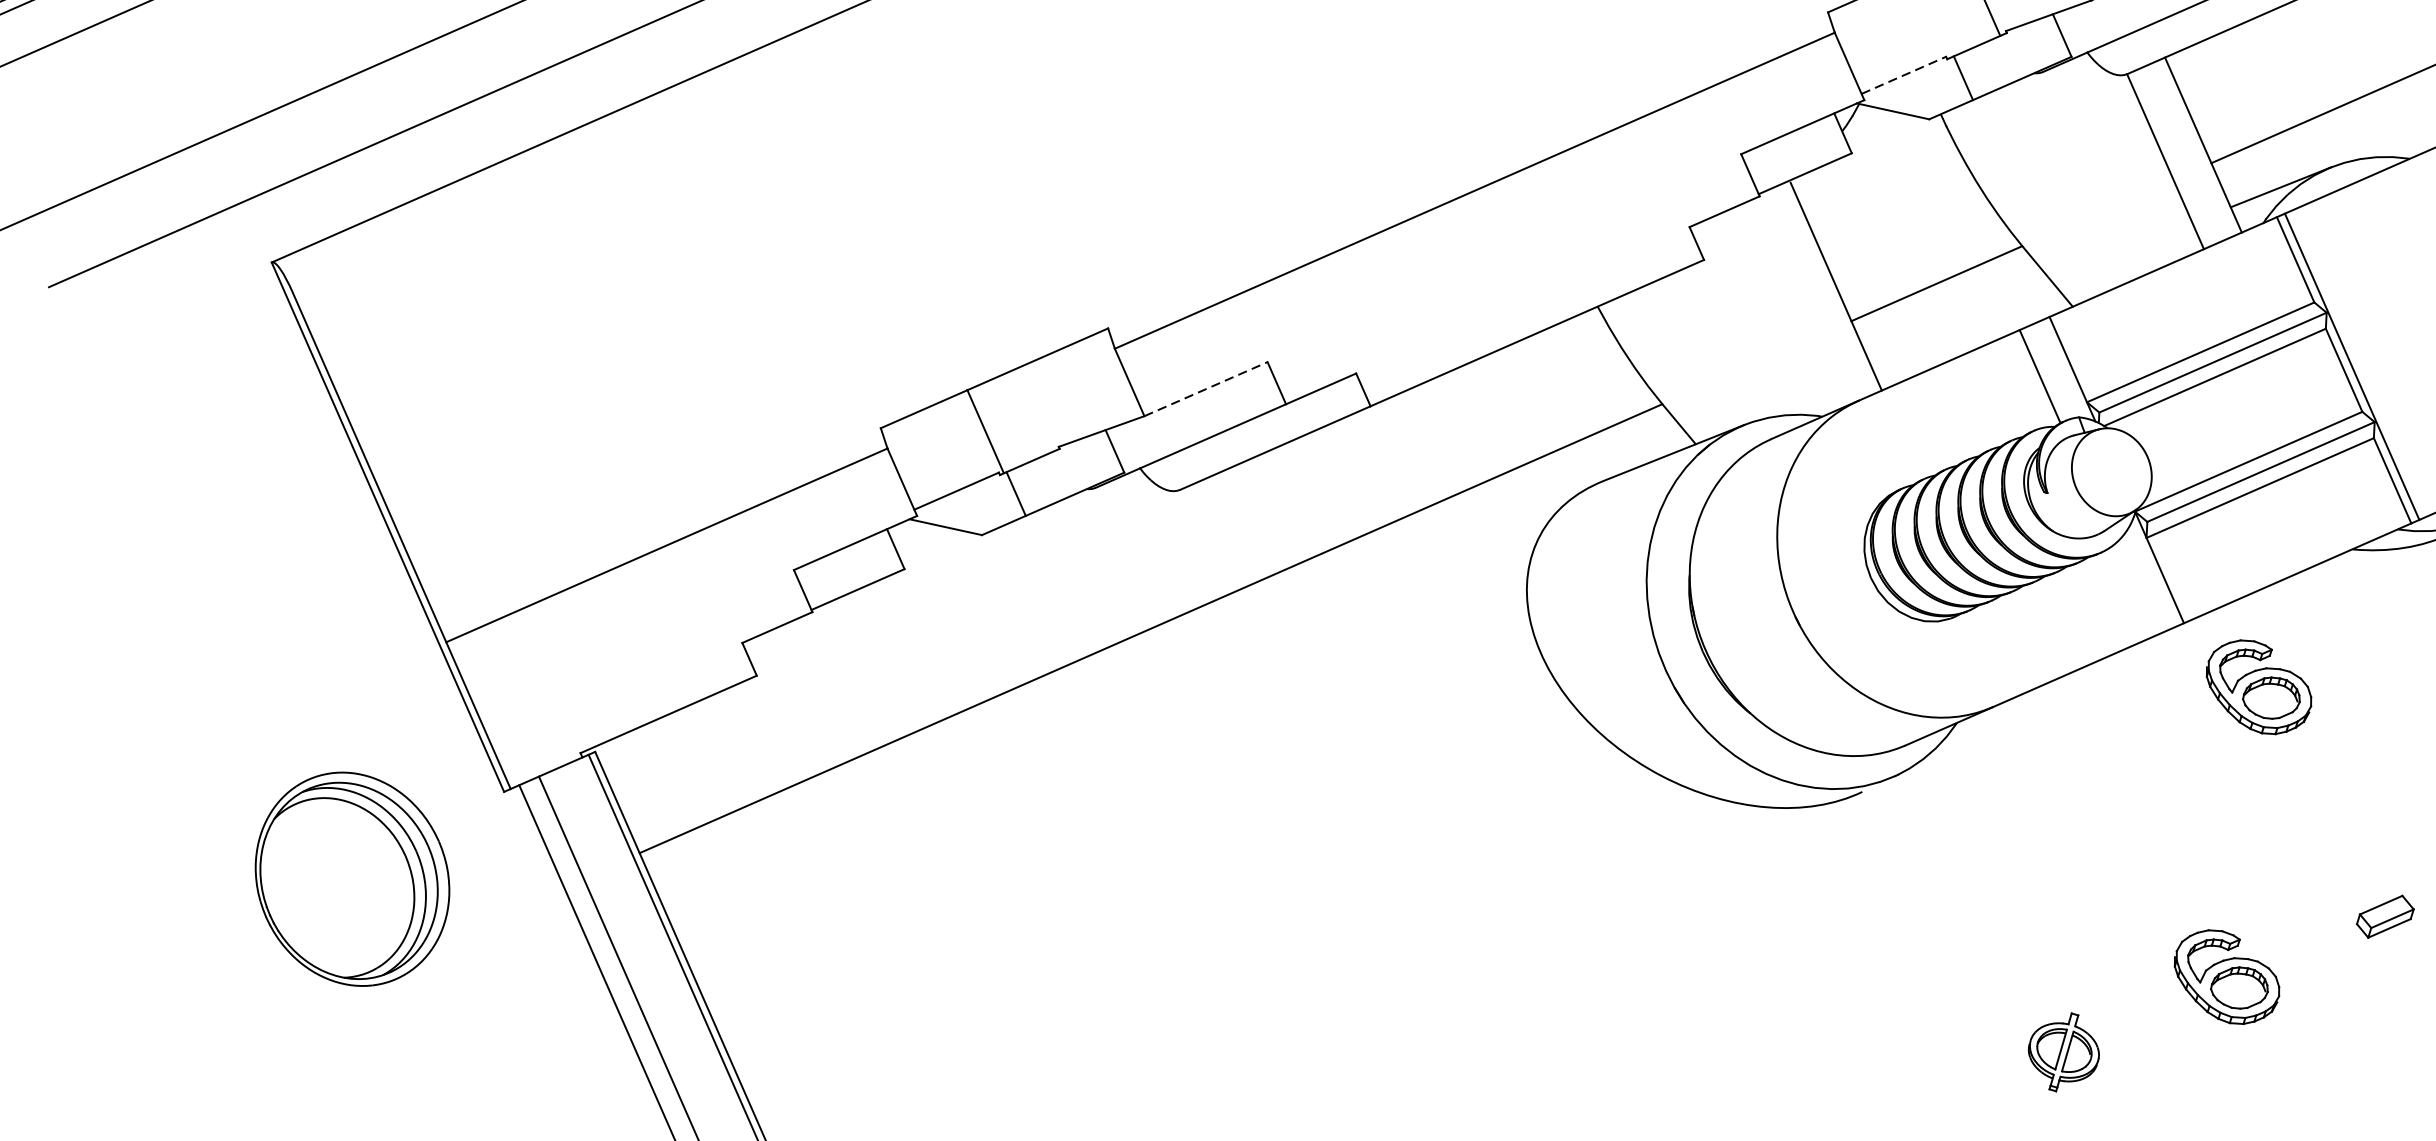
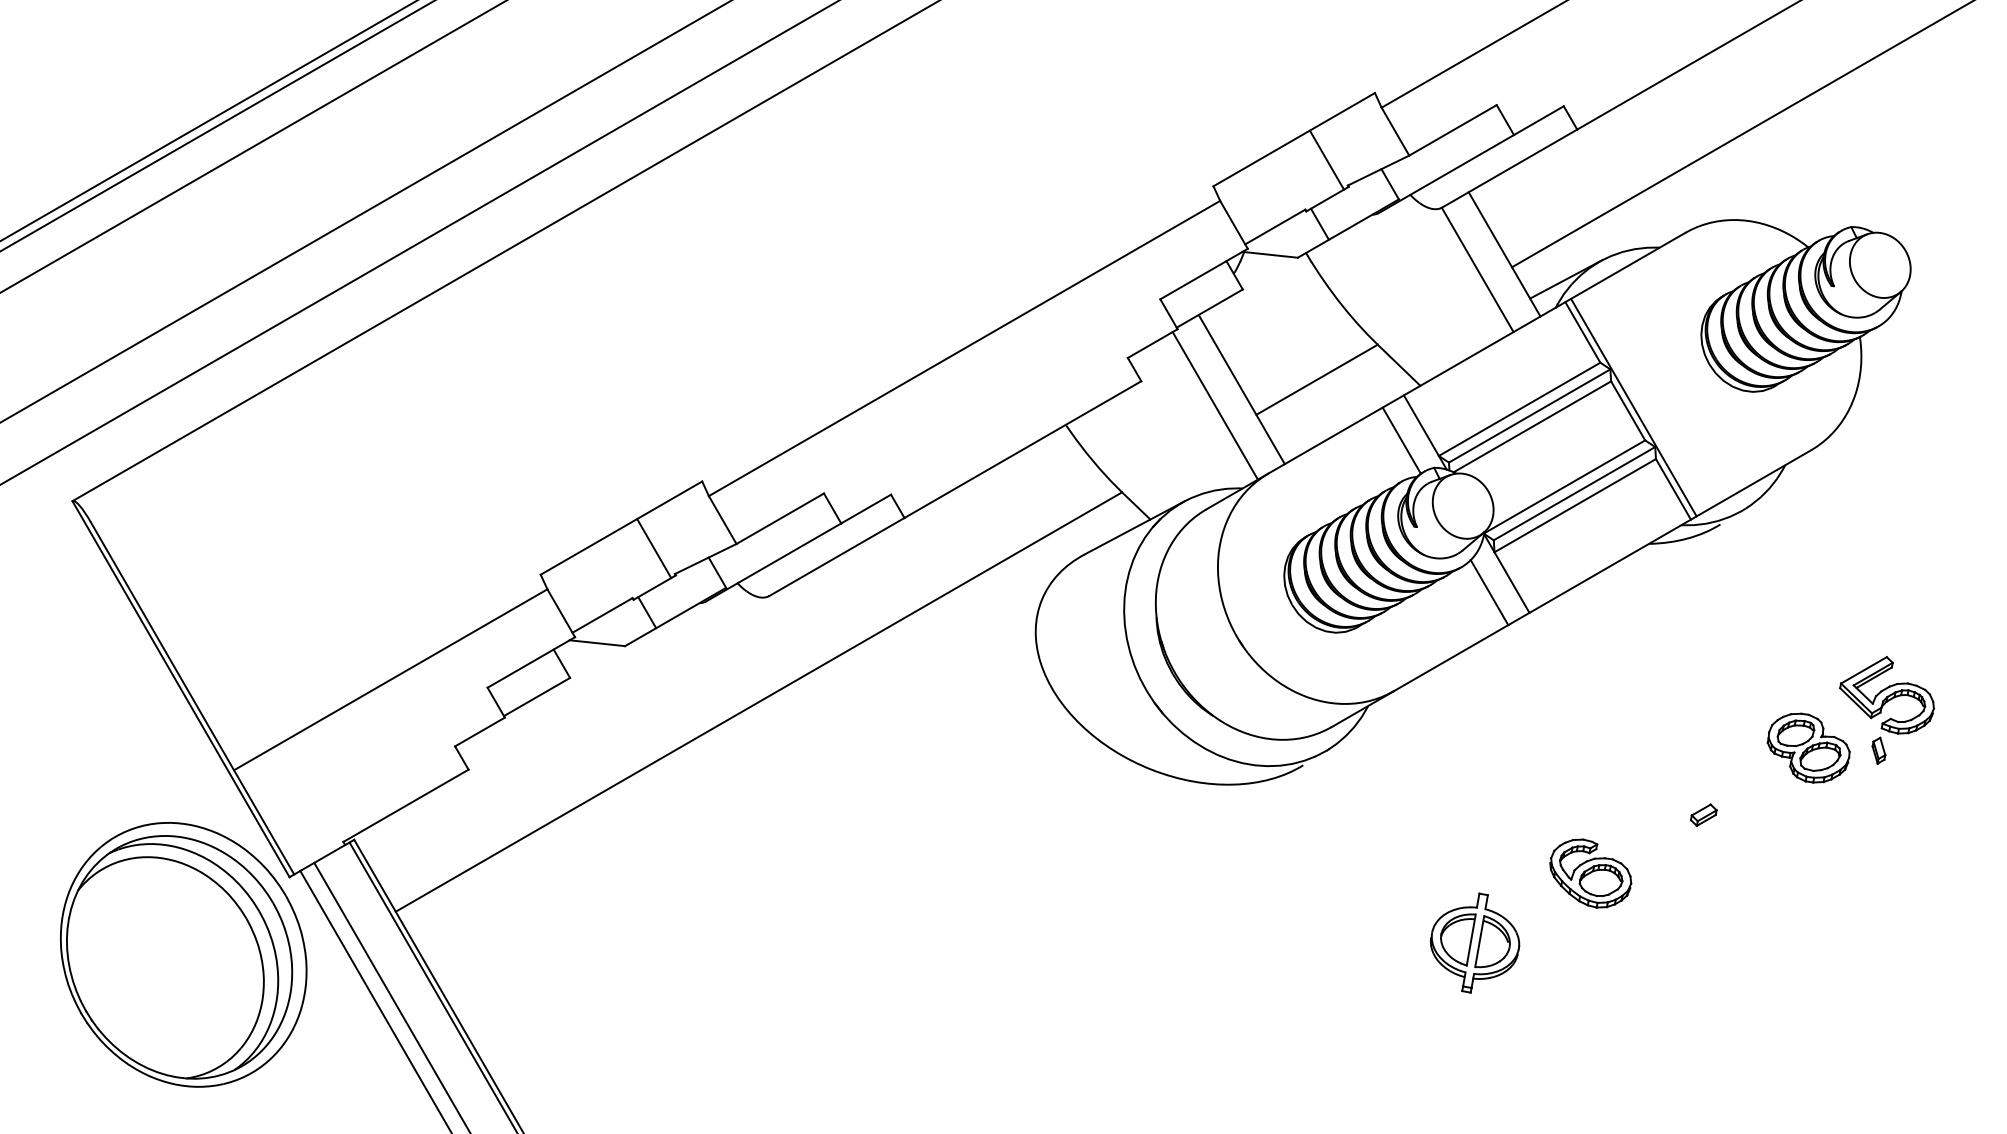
line: (1904, 76) -> (1275, 227), dashed -> solid
line: (1797, 302) -> (1214, 405), added
line: (1206, 388) -> (780, 518), dashed -> solid
line: (985, 431) -> (654, 548), moved
line: (2134, 590) -> (1489, 592), added
part: (2258, 687) -> (1590, 654), removed
part: (352, 878) -> (183, 954), size x1.67
part: (2384, 915) -> (1703, 814), size x0.62
part: (2064, 1051) -> (1475, 942), size x1.67

